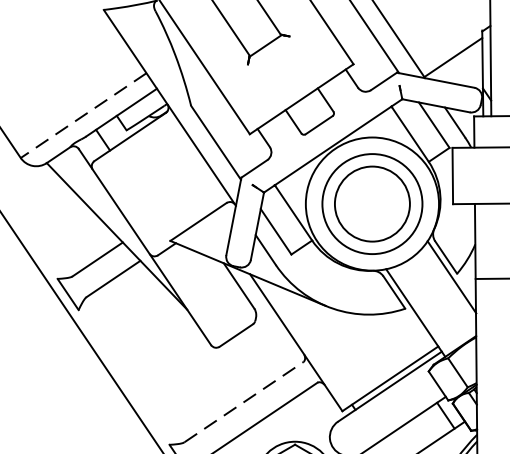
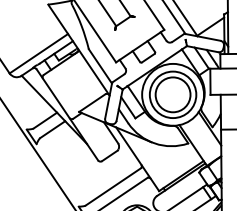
line: (82, 117) -> (38, 54), dashed -> solid
line: (244, 401) -> (113, 186), dashed -> solid

